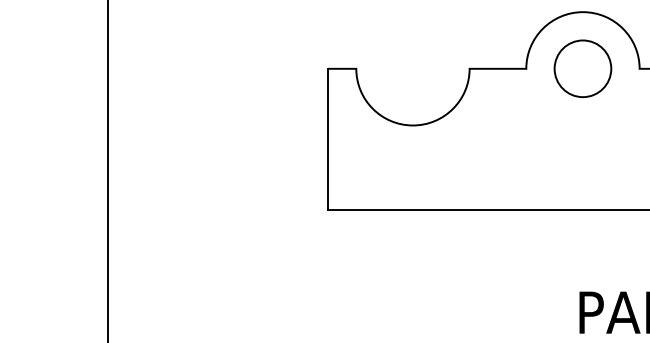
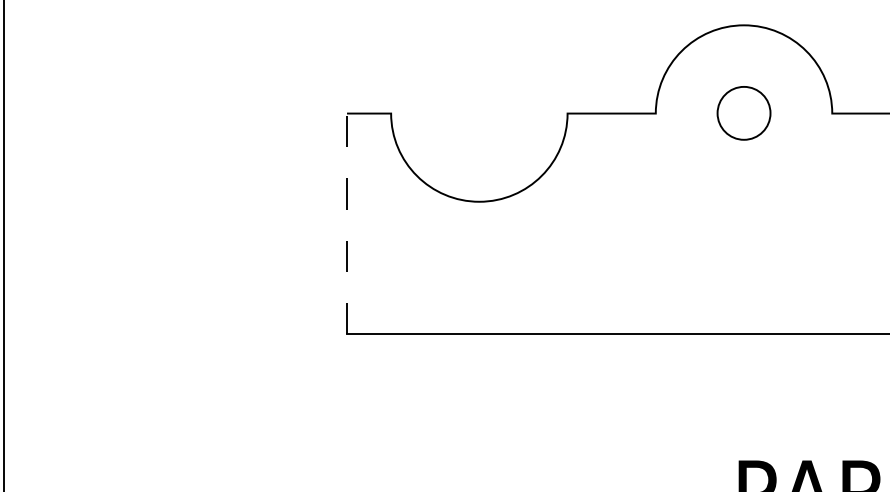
circle: (582, 68) -> (743, 113), size x0.6
line: (327, 139) -> (346, 223), solid -> dashed

